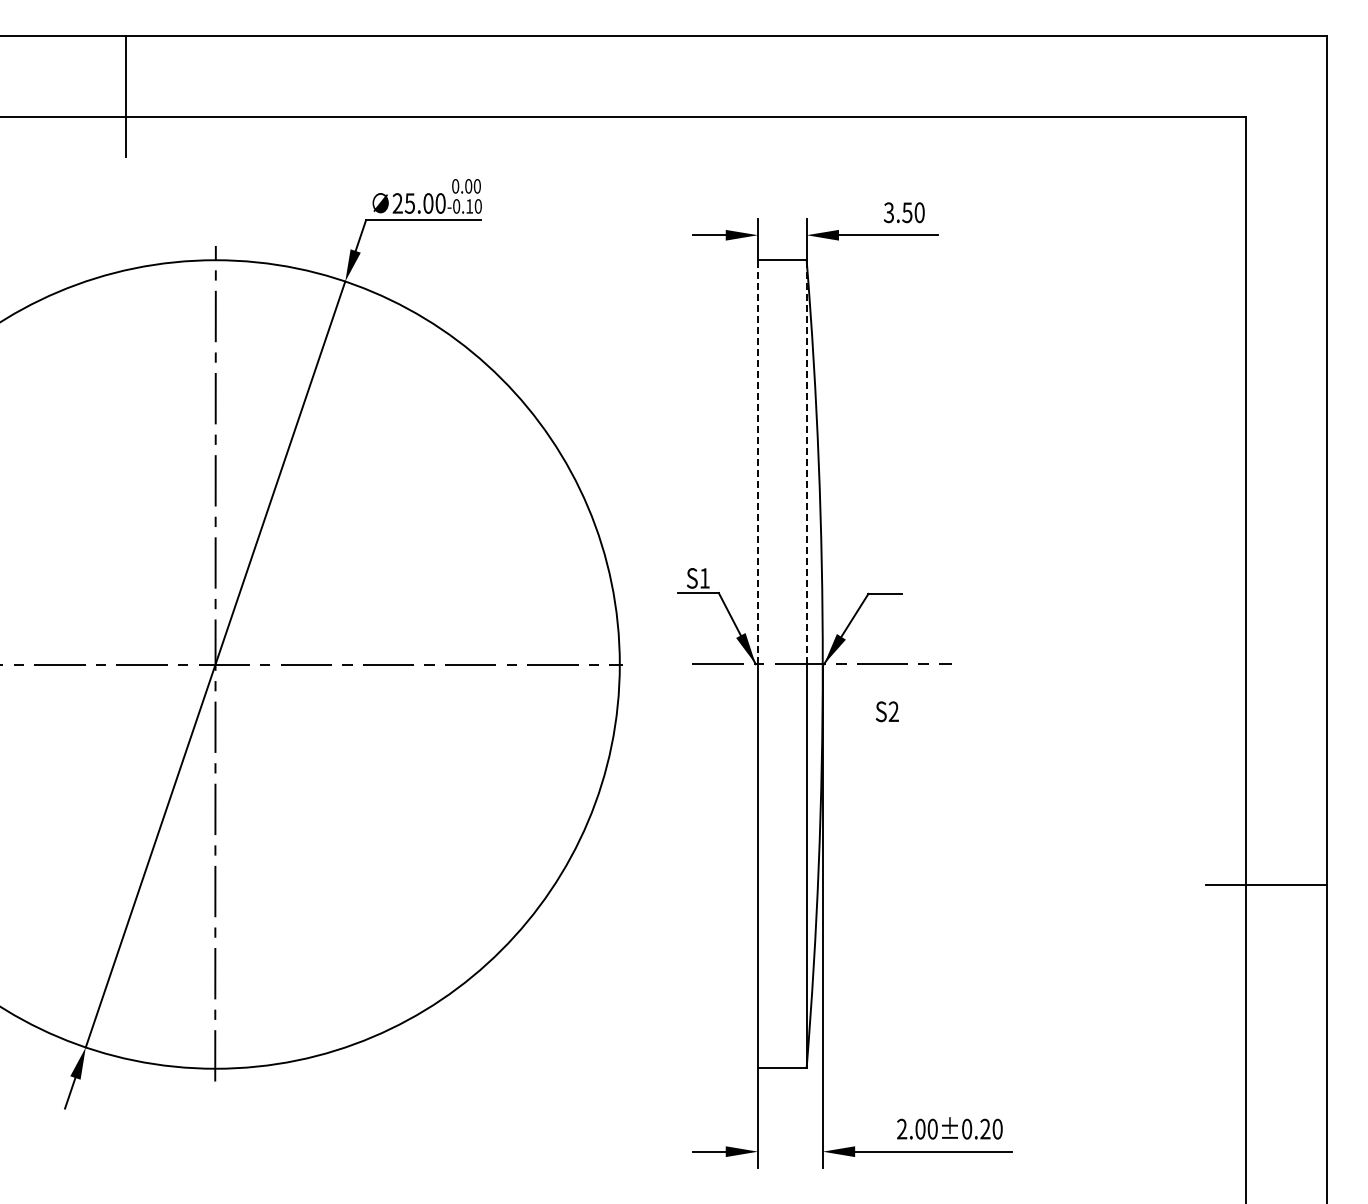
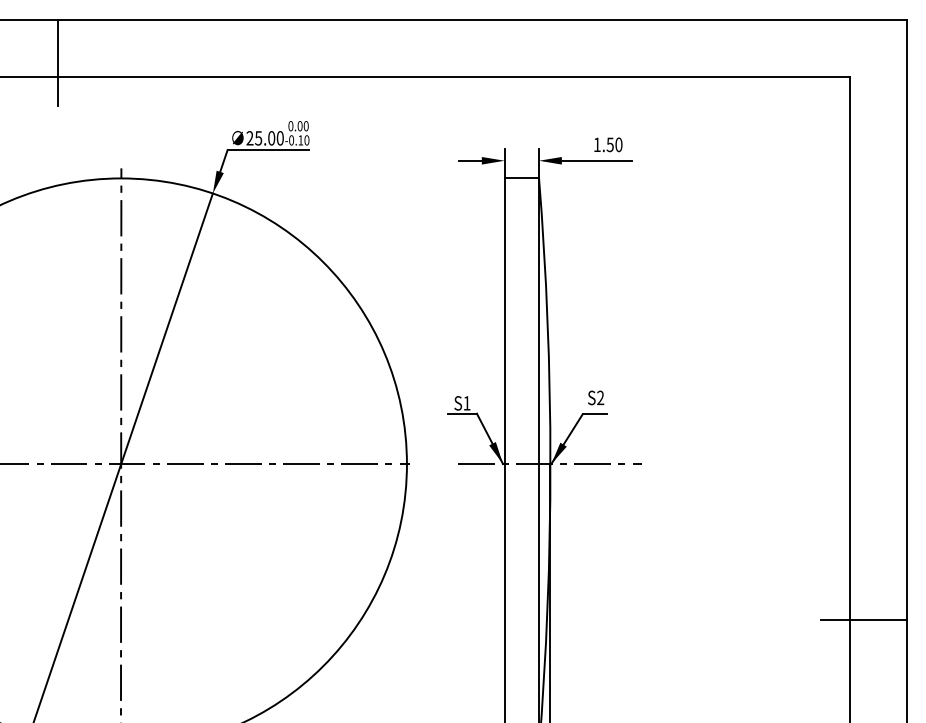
text: (888, 212) -> (596, 144), 3.50 -> 1.50
line: (758, 461) -> (504, 320), dashed -> solid
line: (806, 461) -> (538, 320), dashed -> solid
text: (887, 711) -> (596, 397), moved

